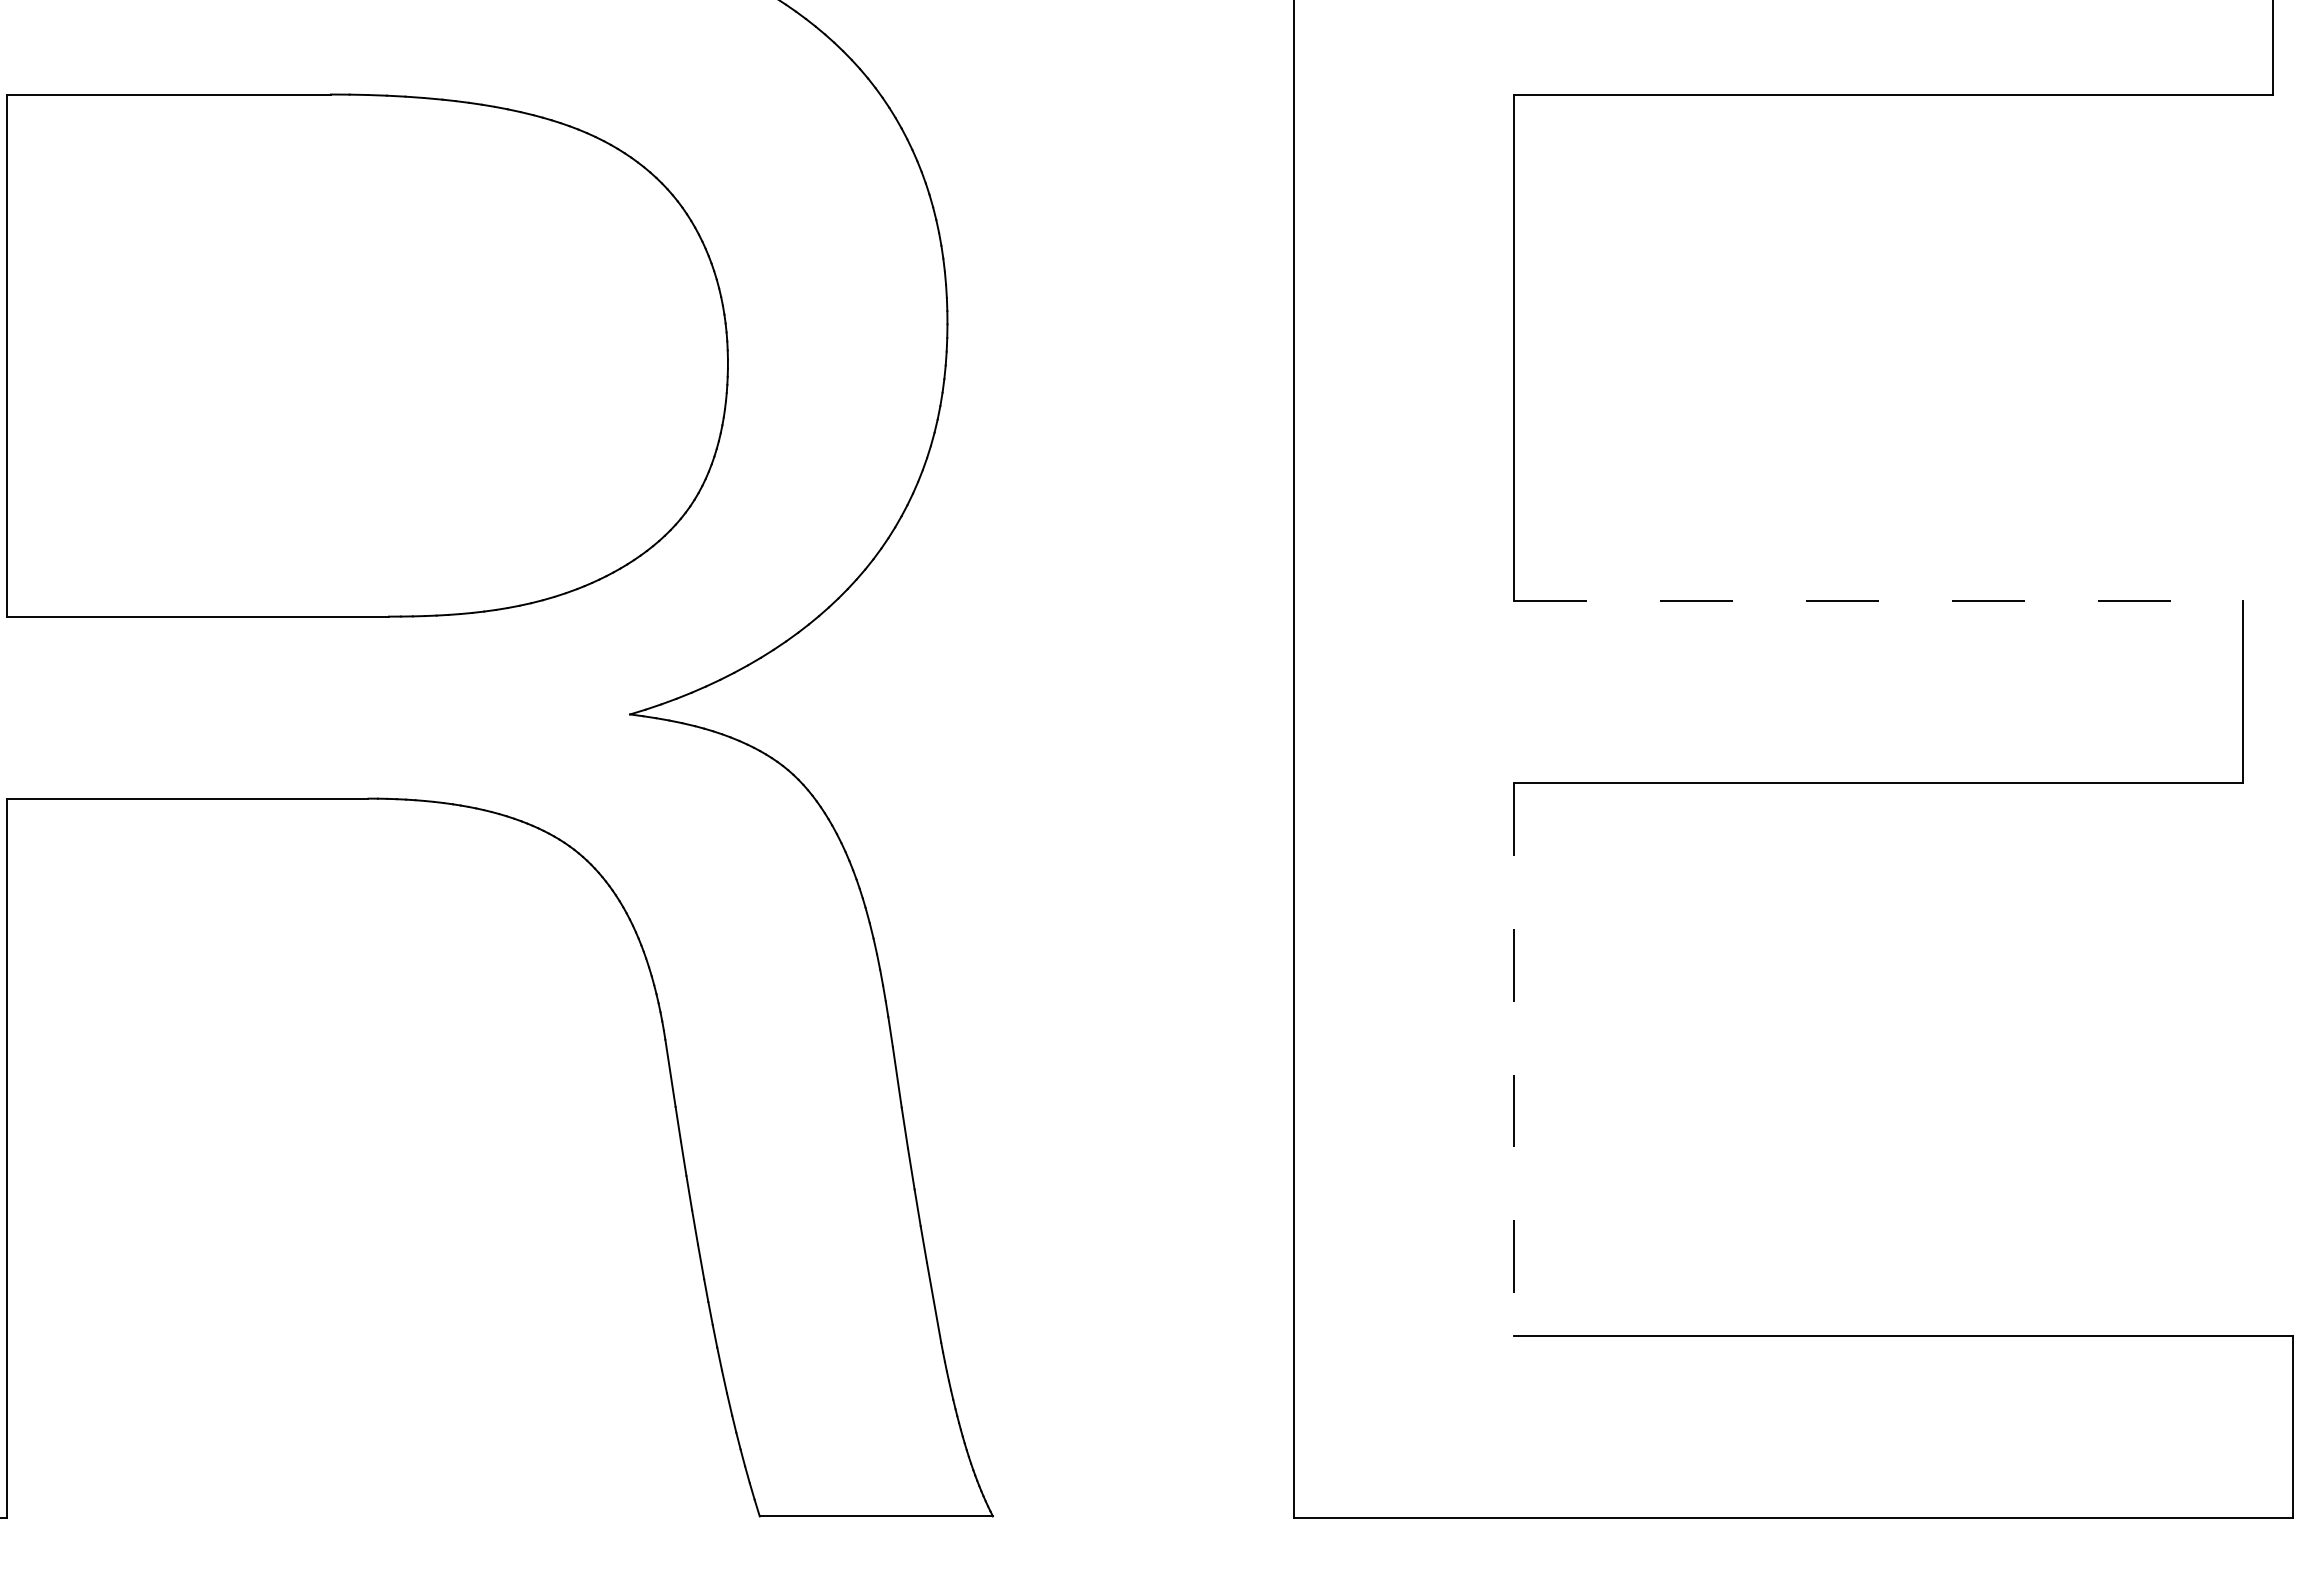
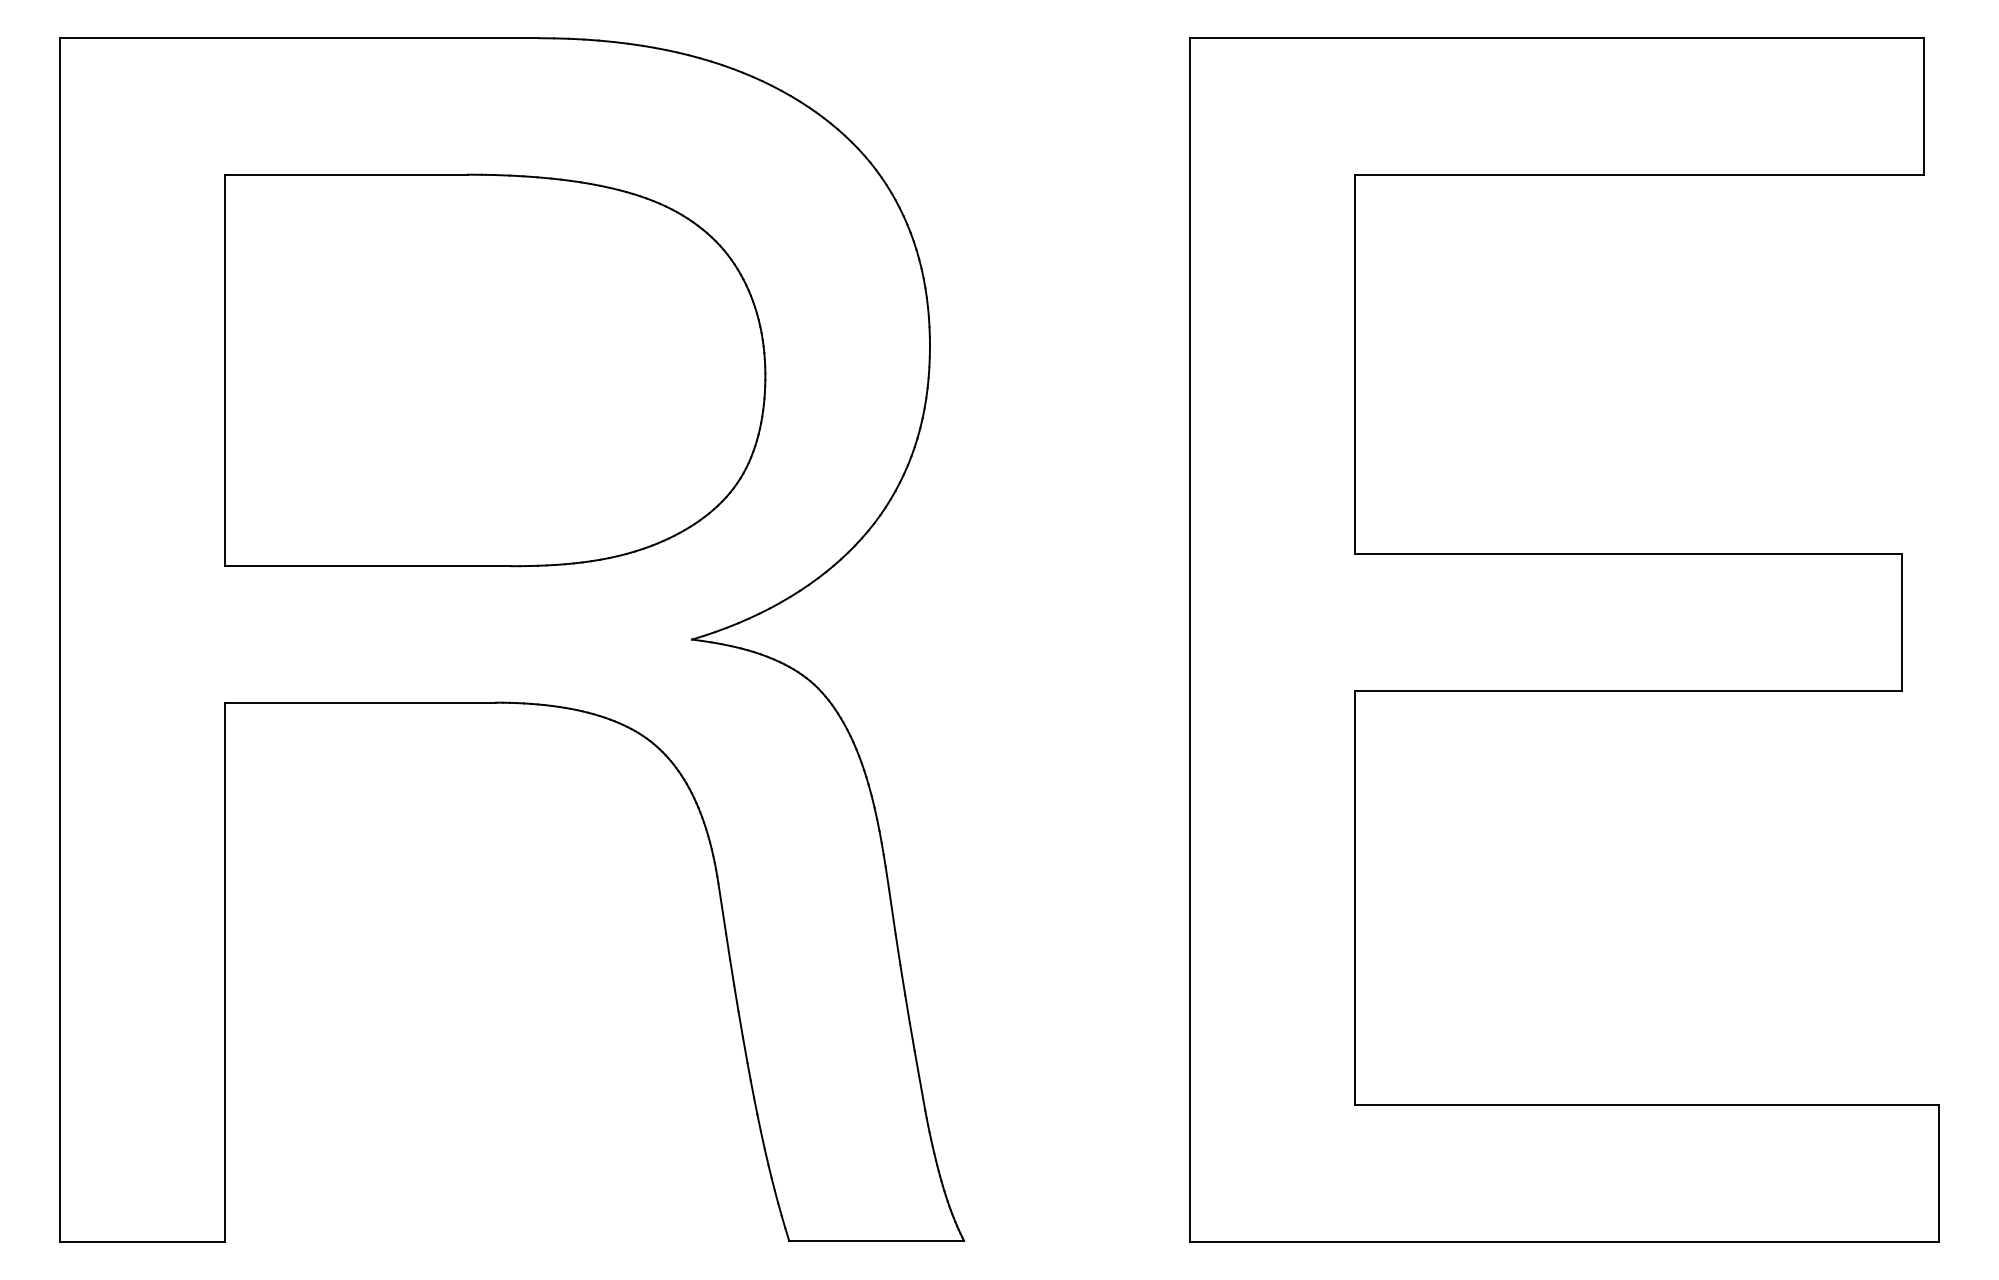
line: (1879, 601) -> (1628, 554), dashed -> solid
line: (1513, 1059) -> (1354, 898), dashed -> solid

